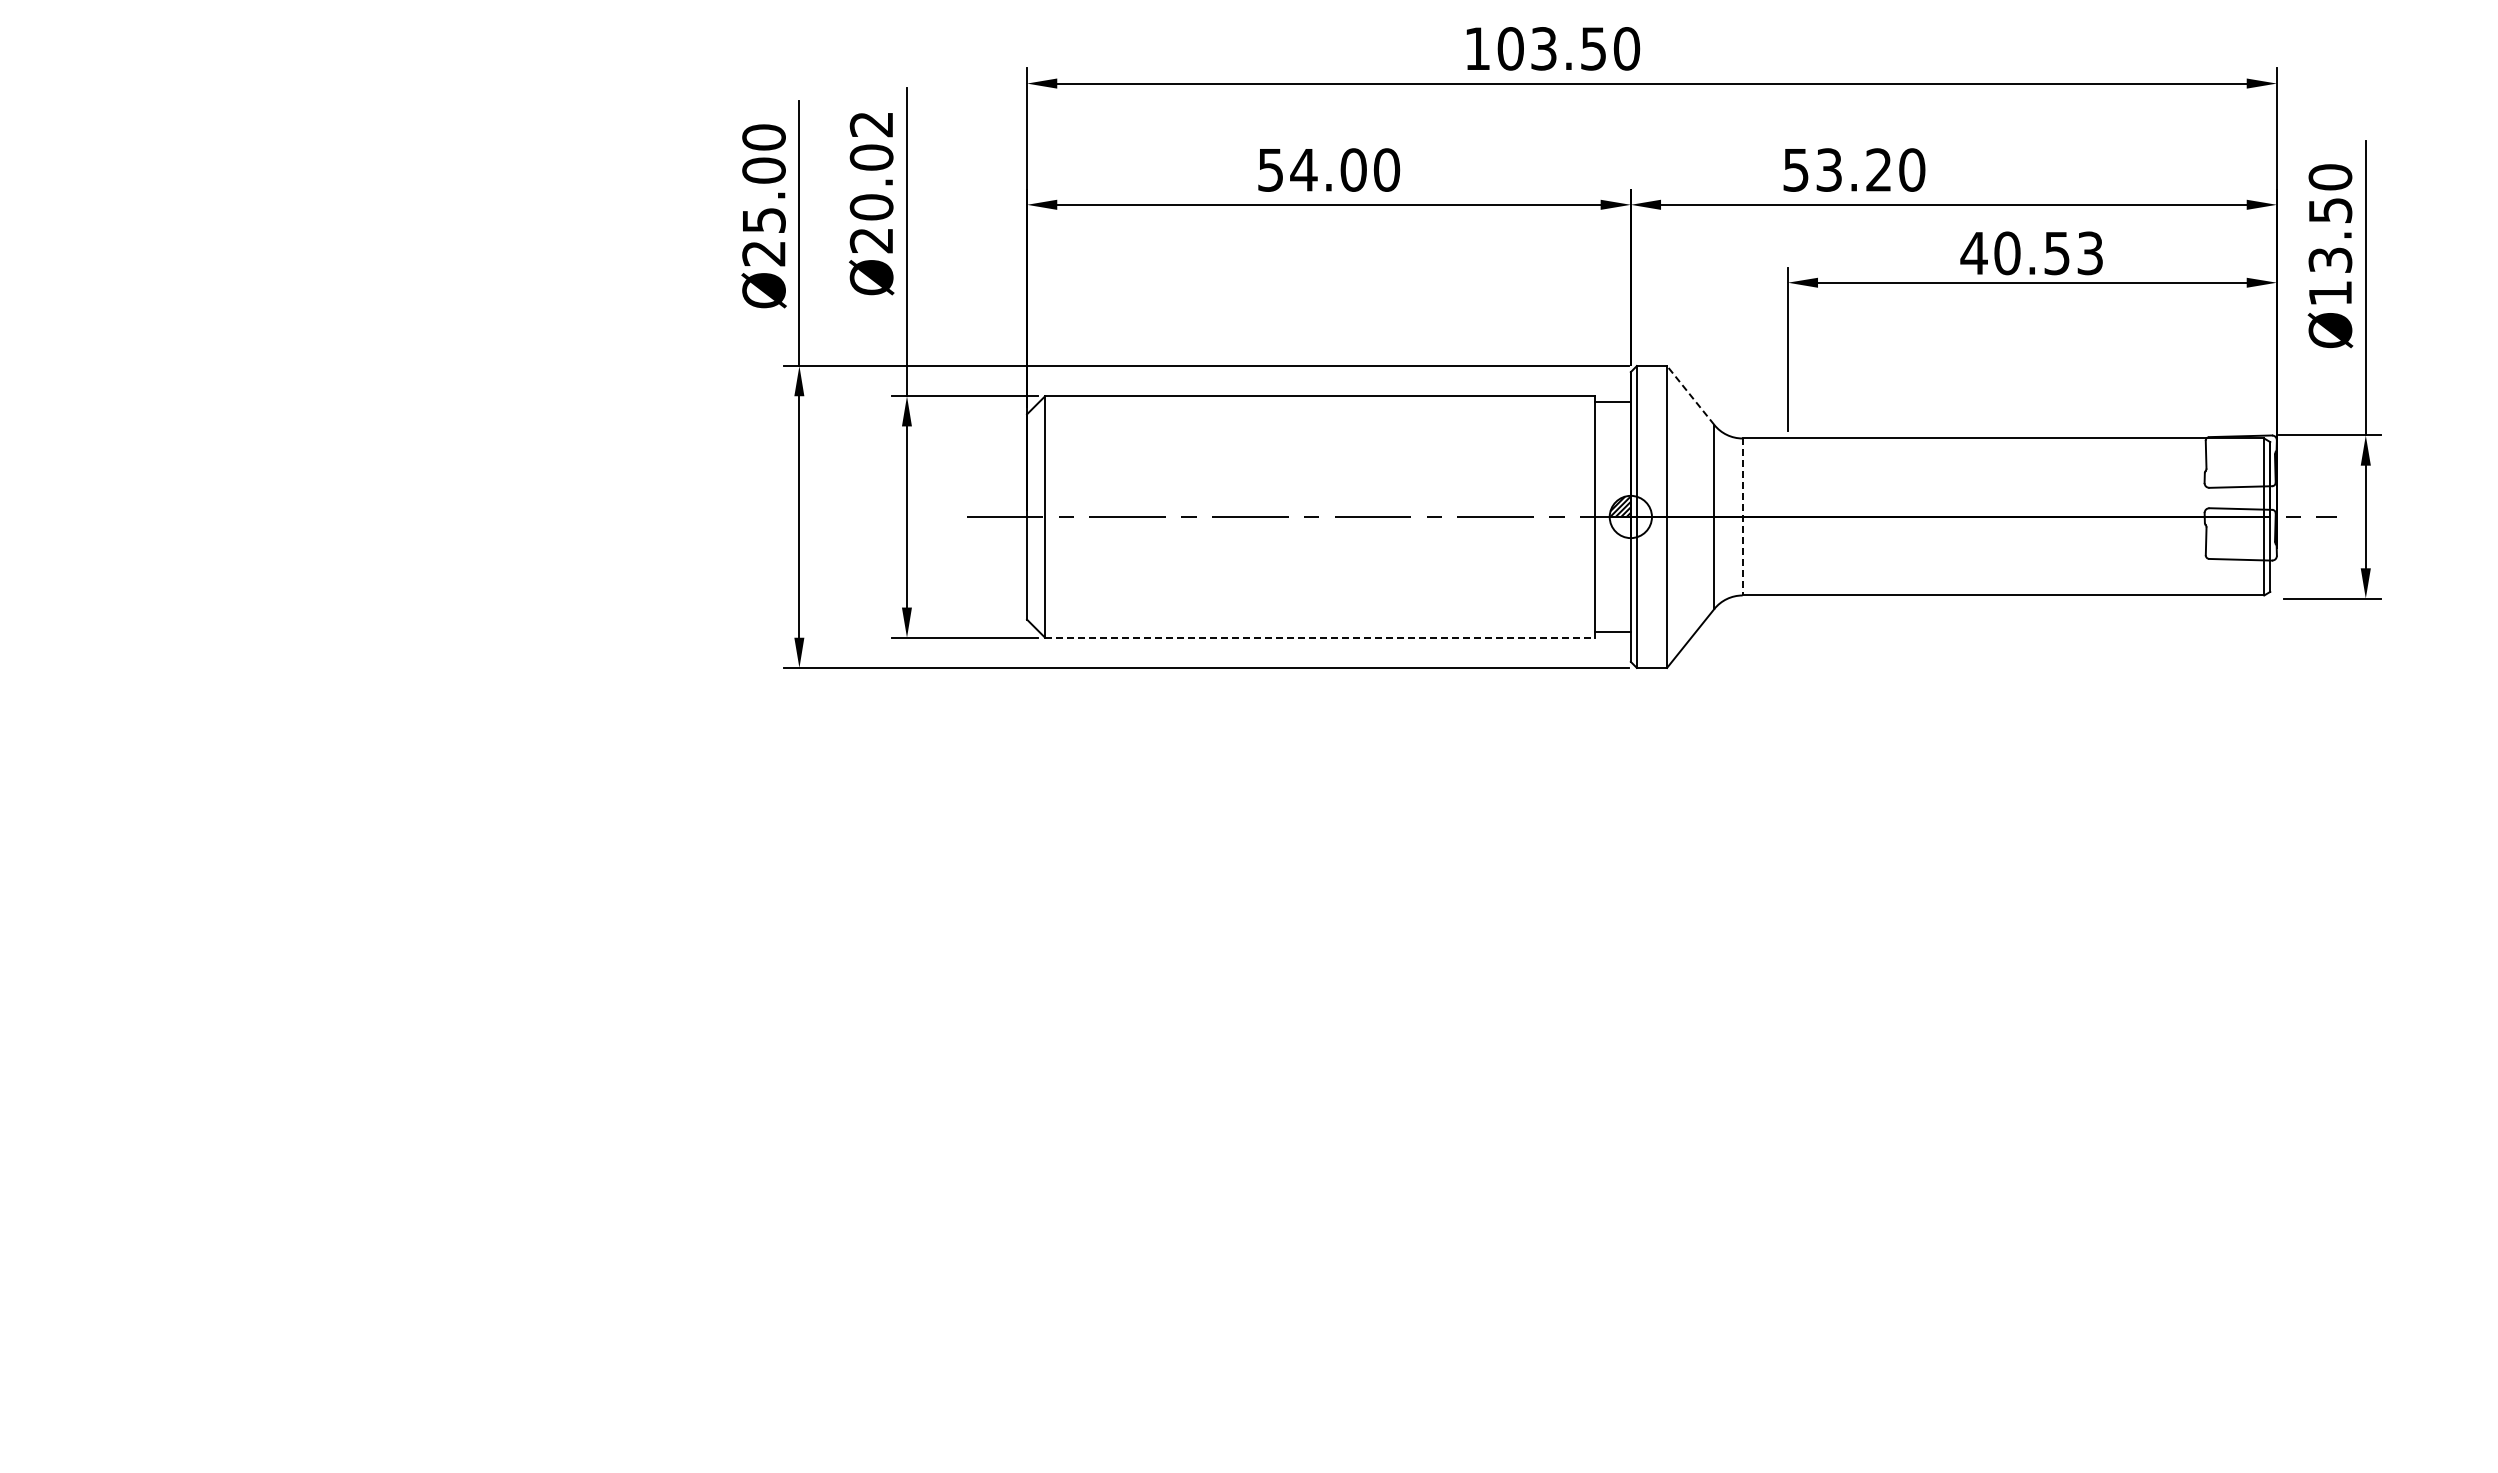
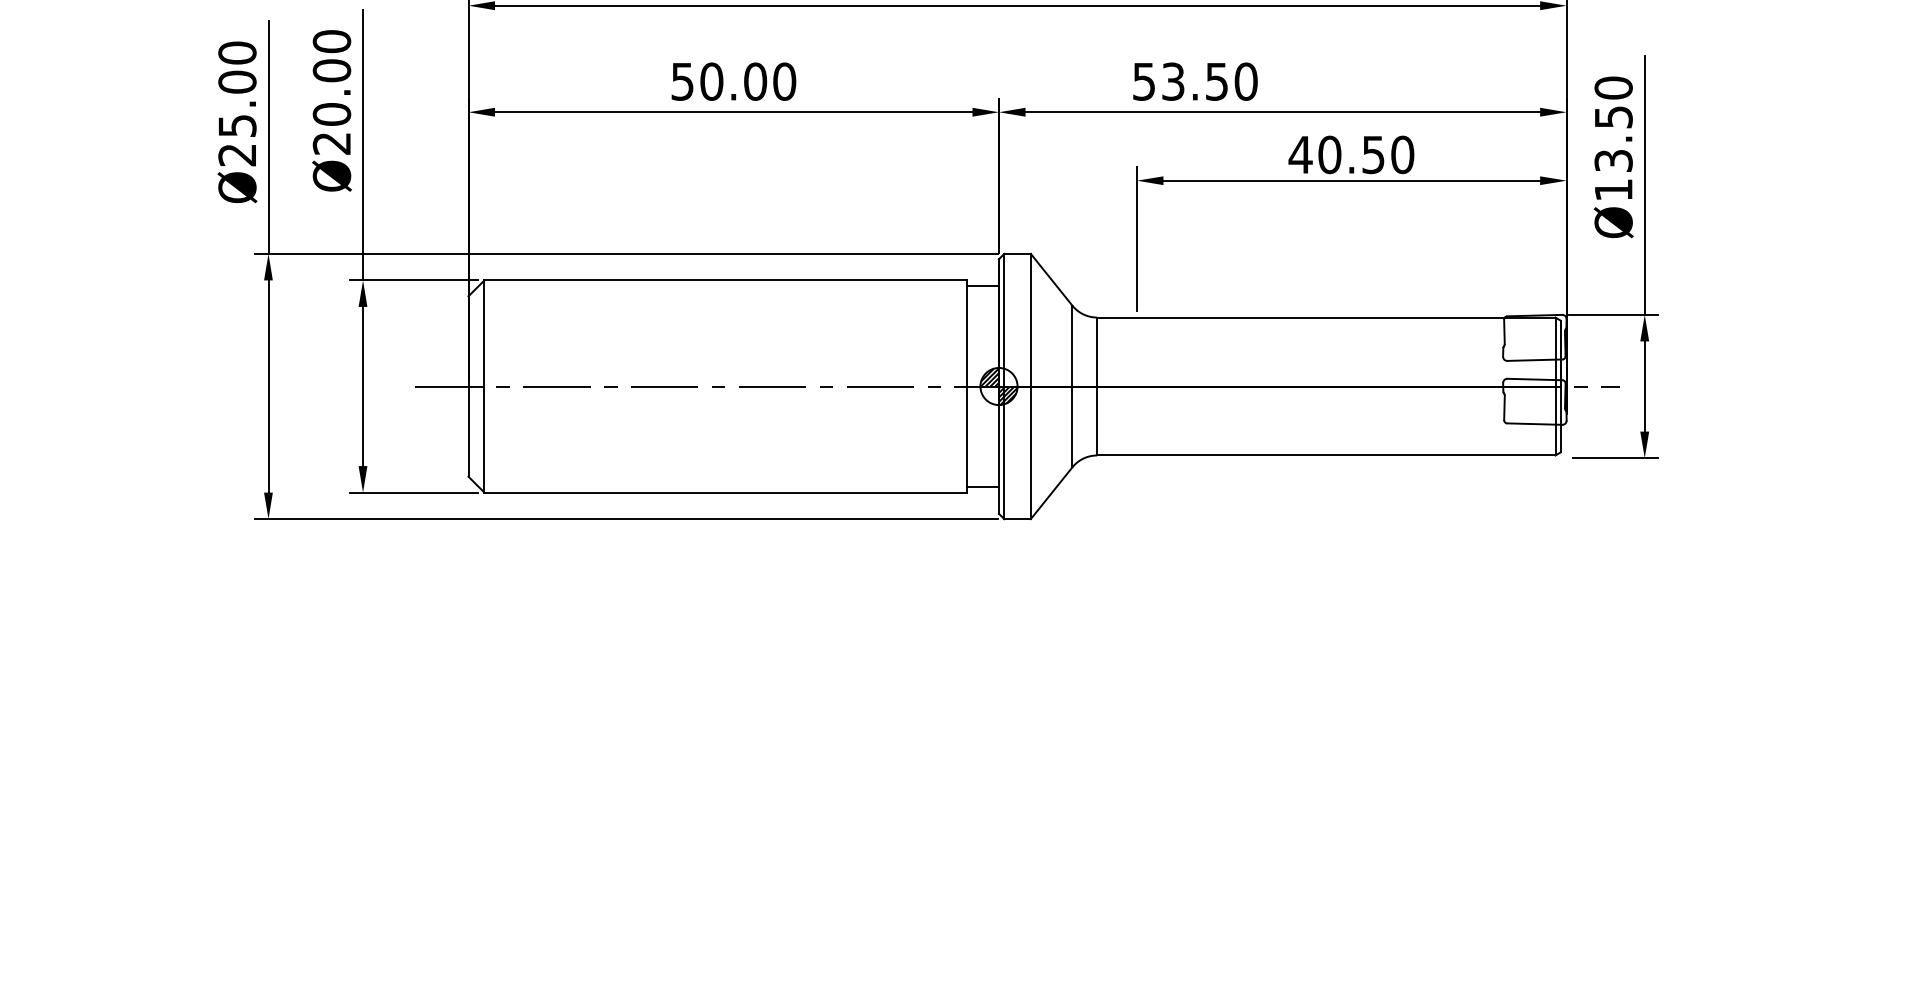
text: (871, 124) -> (331, 41), Ø20.02 -> Ø20.00
text: (1303, 169) -> (711, 81), 54.00 -> 50.00
text: (1878, 169) -> (1216, 81), 53.20 -> 53.50
text: (2090, 253) -> (1402, 155), 40.53 -> 40.50
line: (1690, 395) -> (1051, 279), dashed -> solid
line: (1742, 517) -> (1097, 386), dashed -> solid
hatch: (1640, 527) -> (1007, 395), added
line: (1319, 637) -> (725, 492), dashed -> solid

